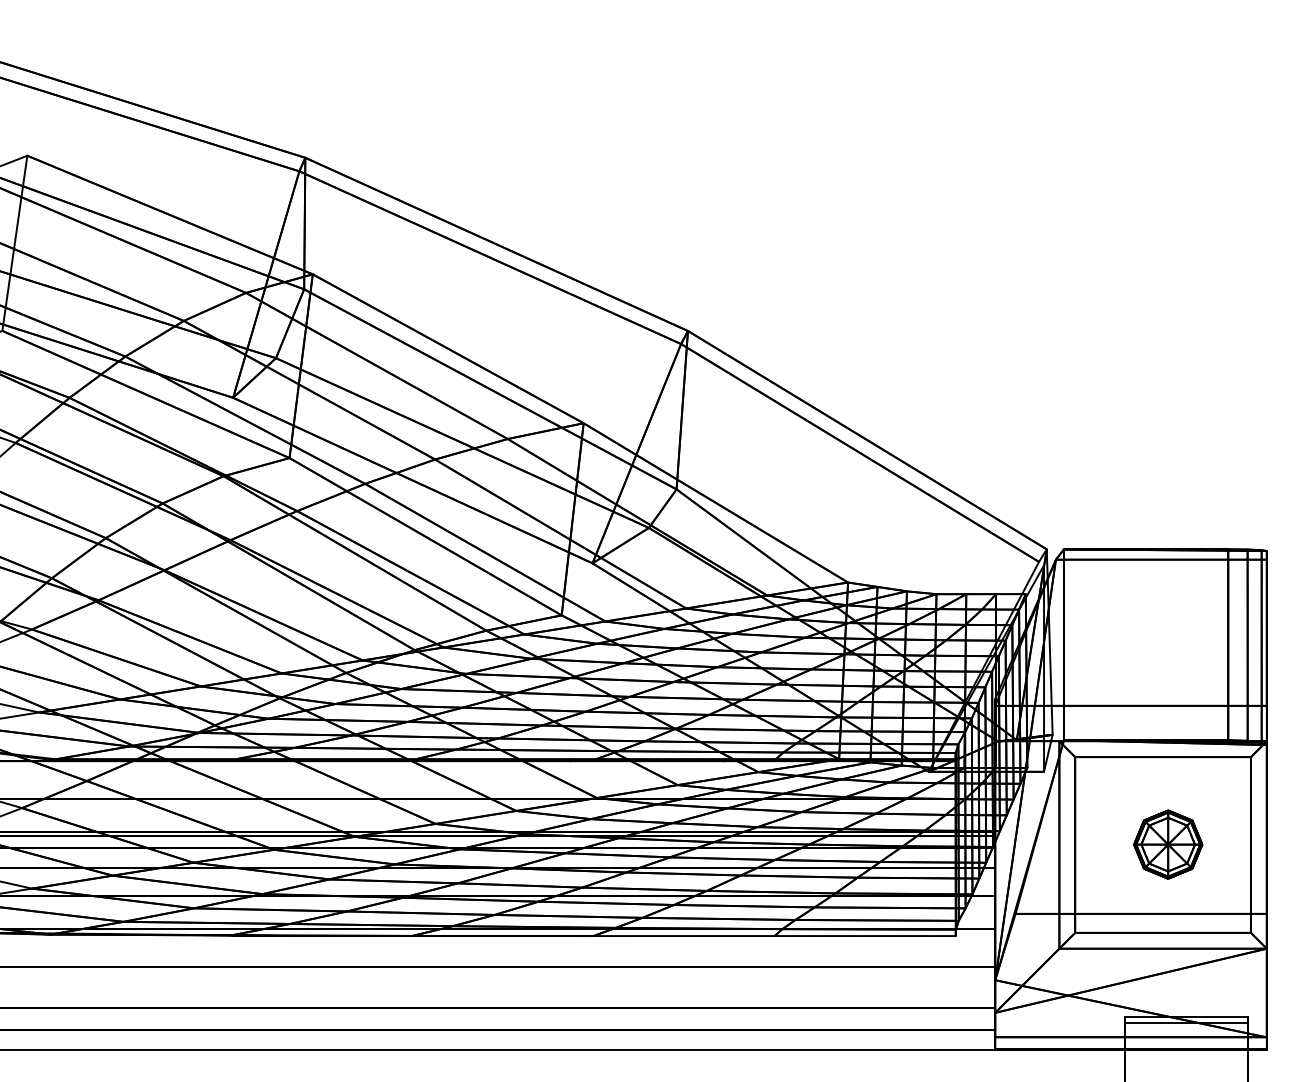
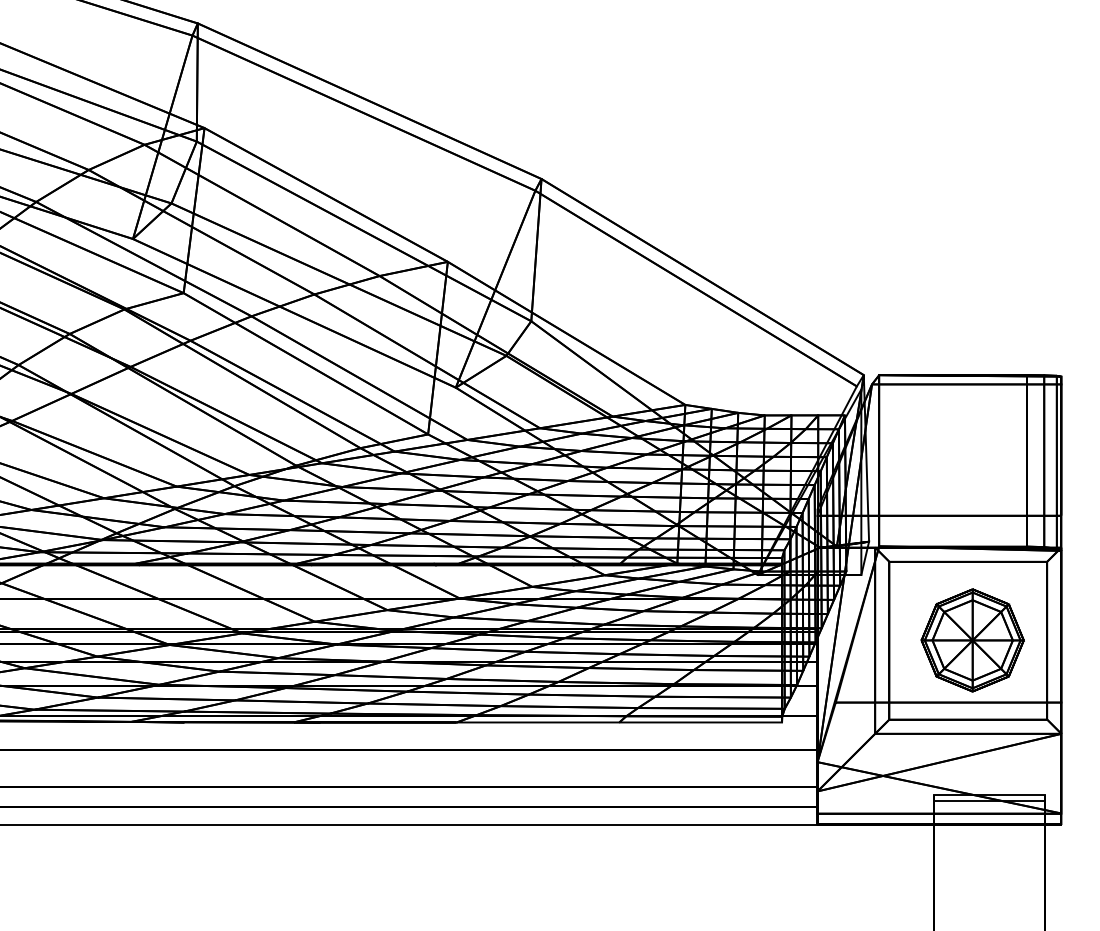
part: (1168, 844) -> (973, 640), size x1.67

